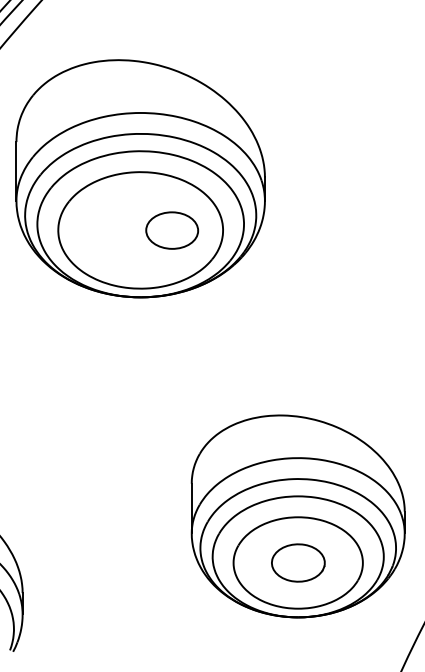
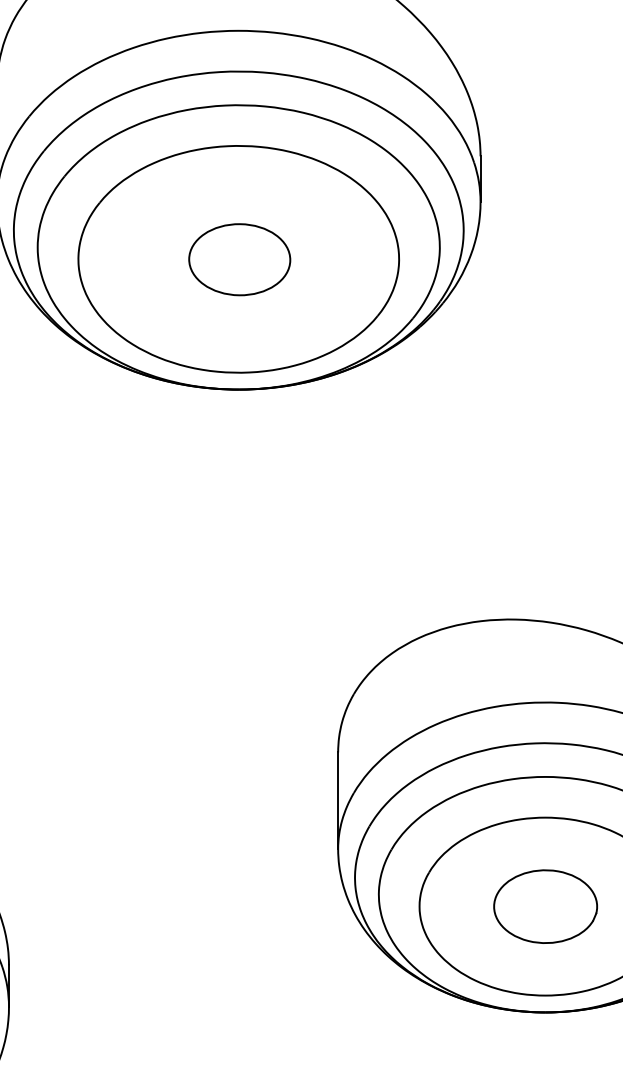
part: (172, 230) -> (240, 259), moved

